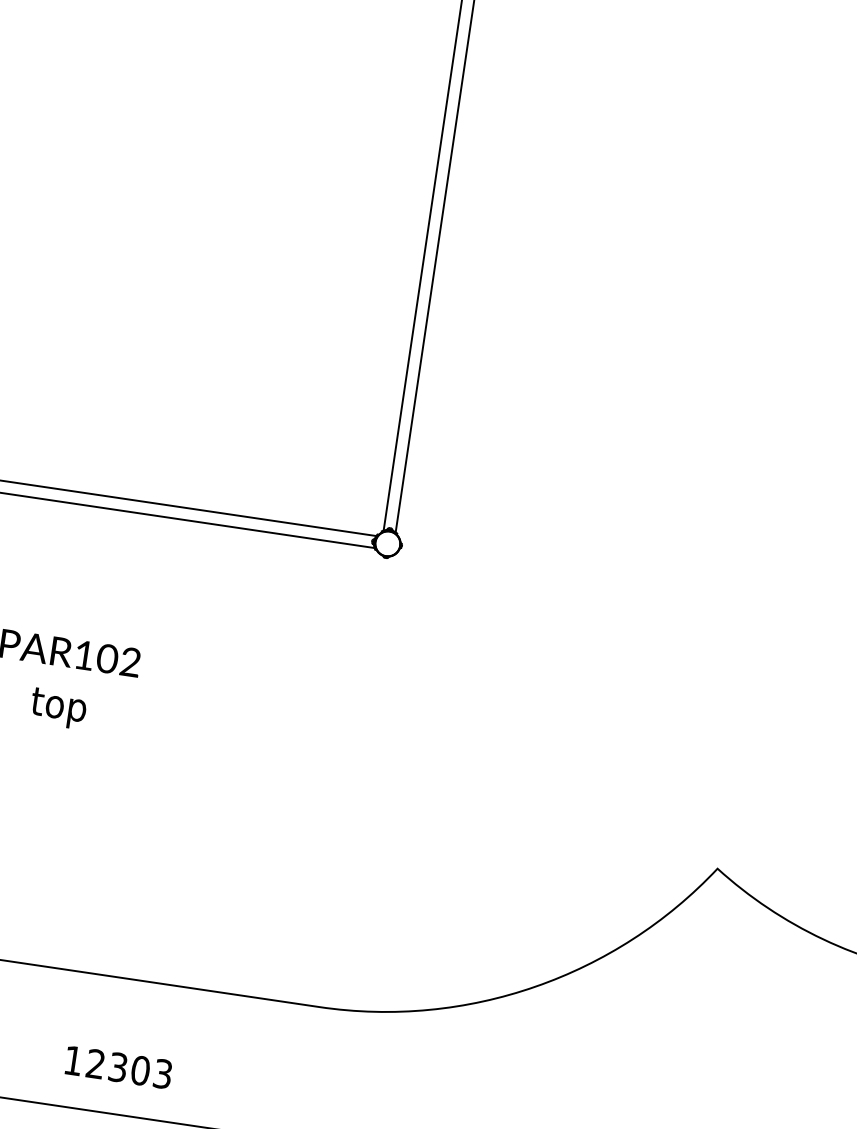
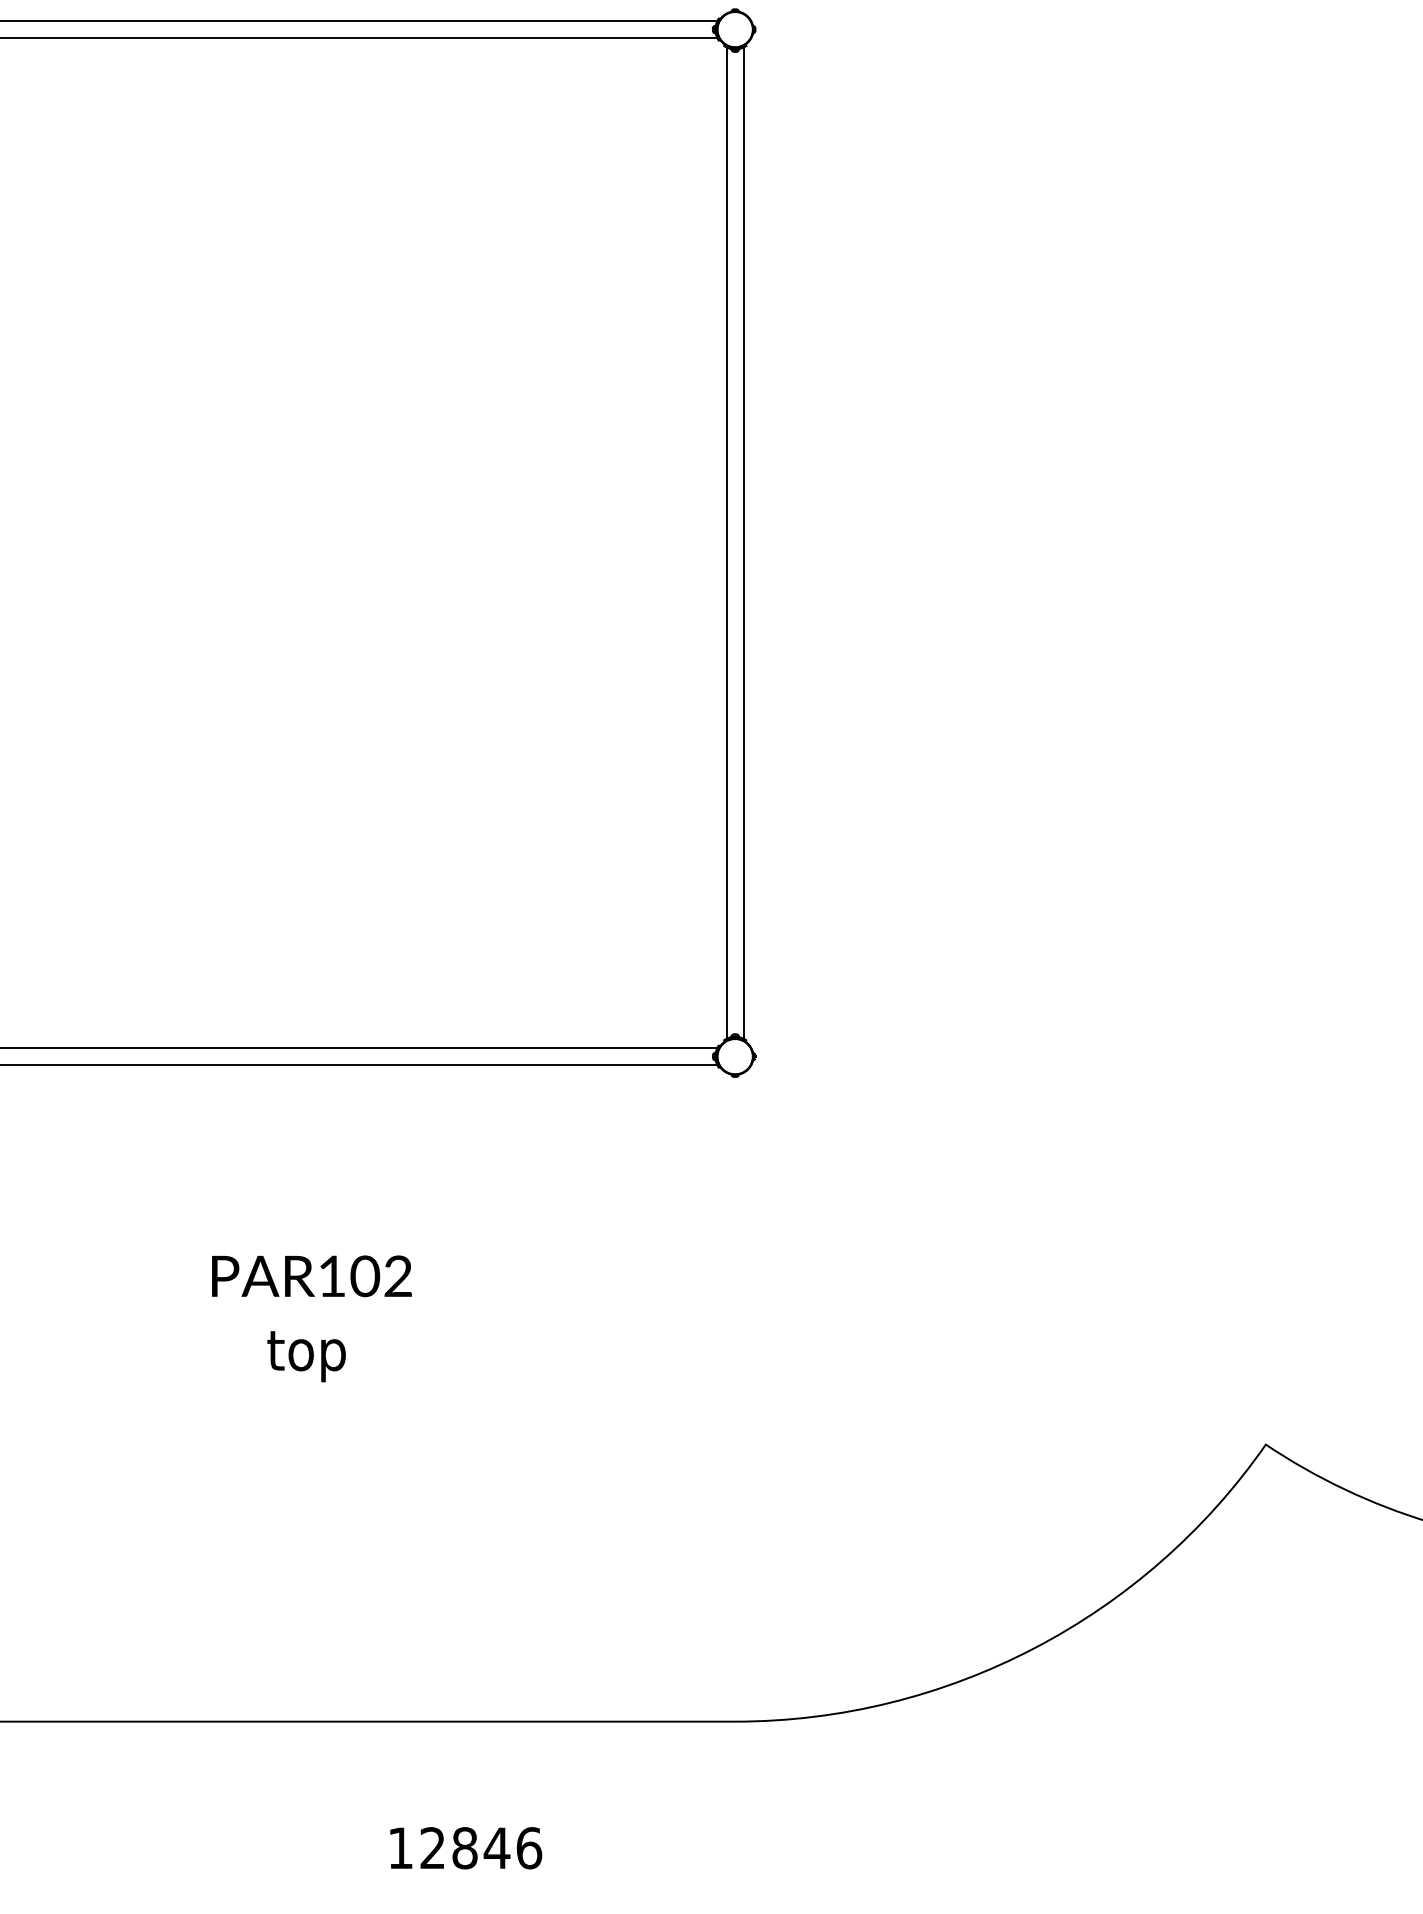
text: (140, 1070) -> (497, 1848), 12303 -> 12846

